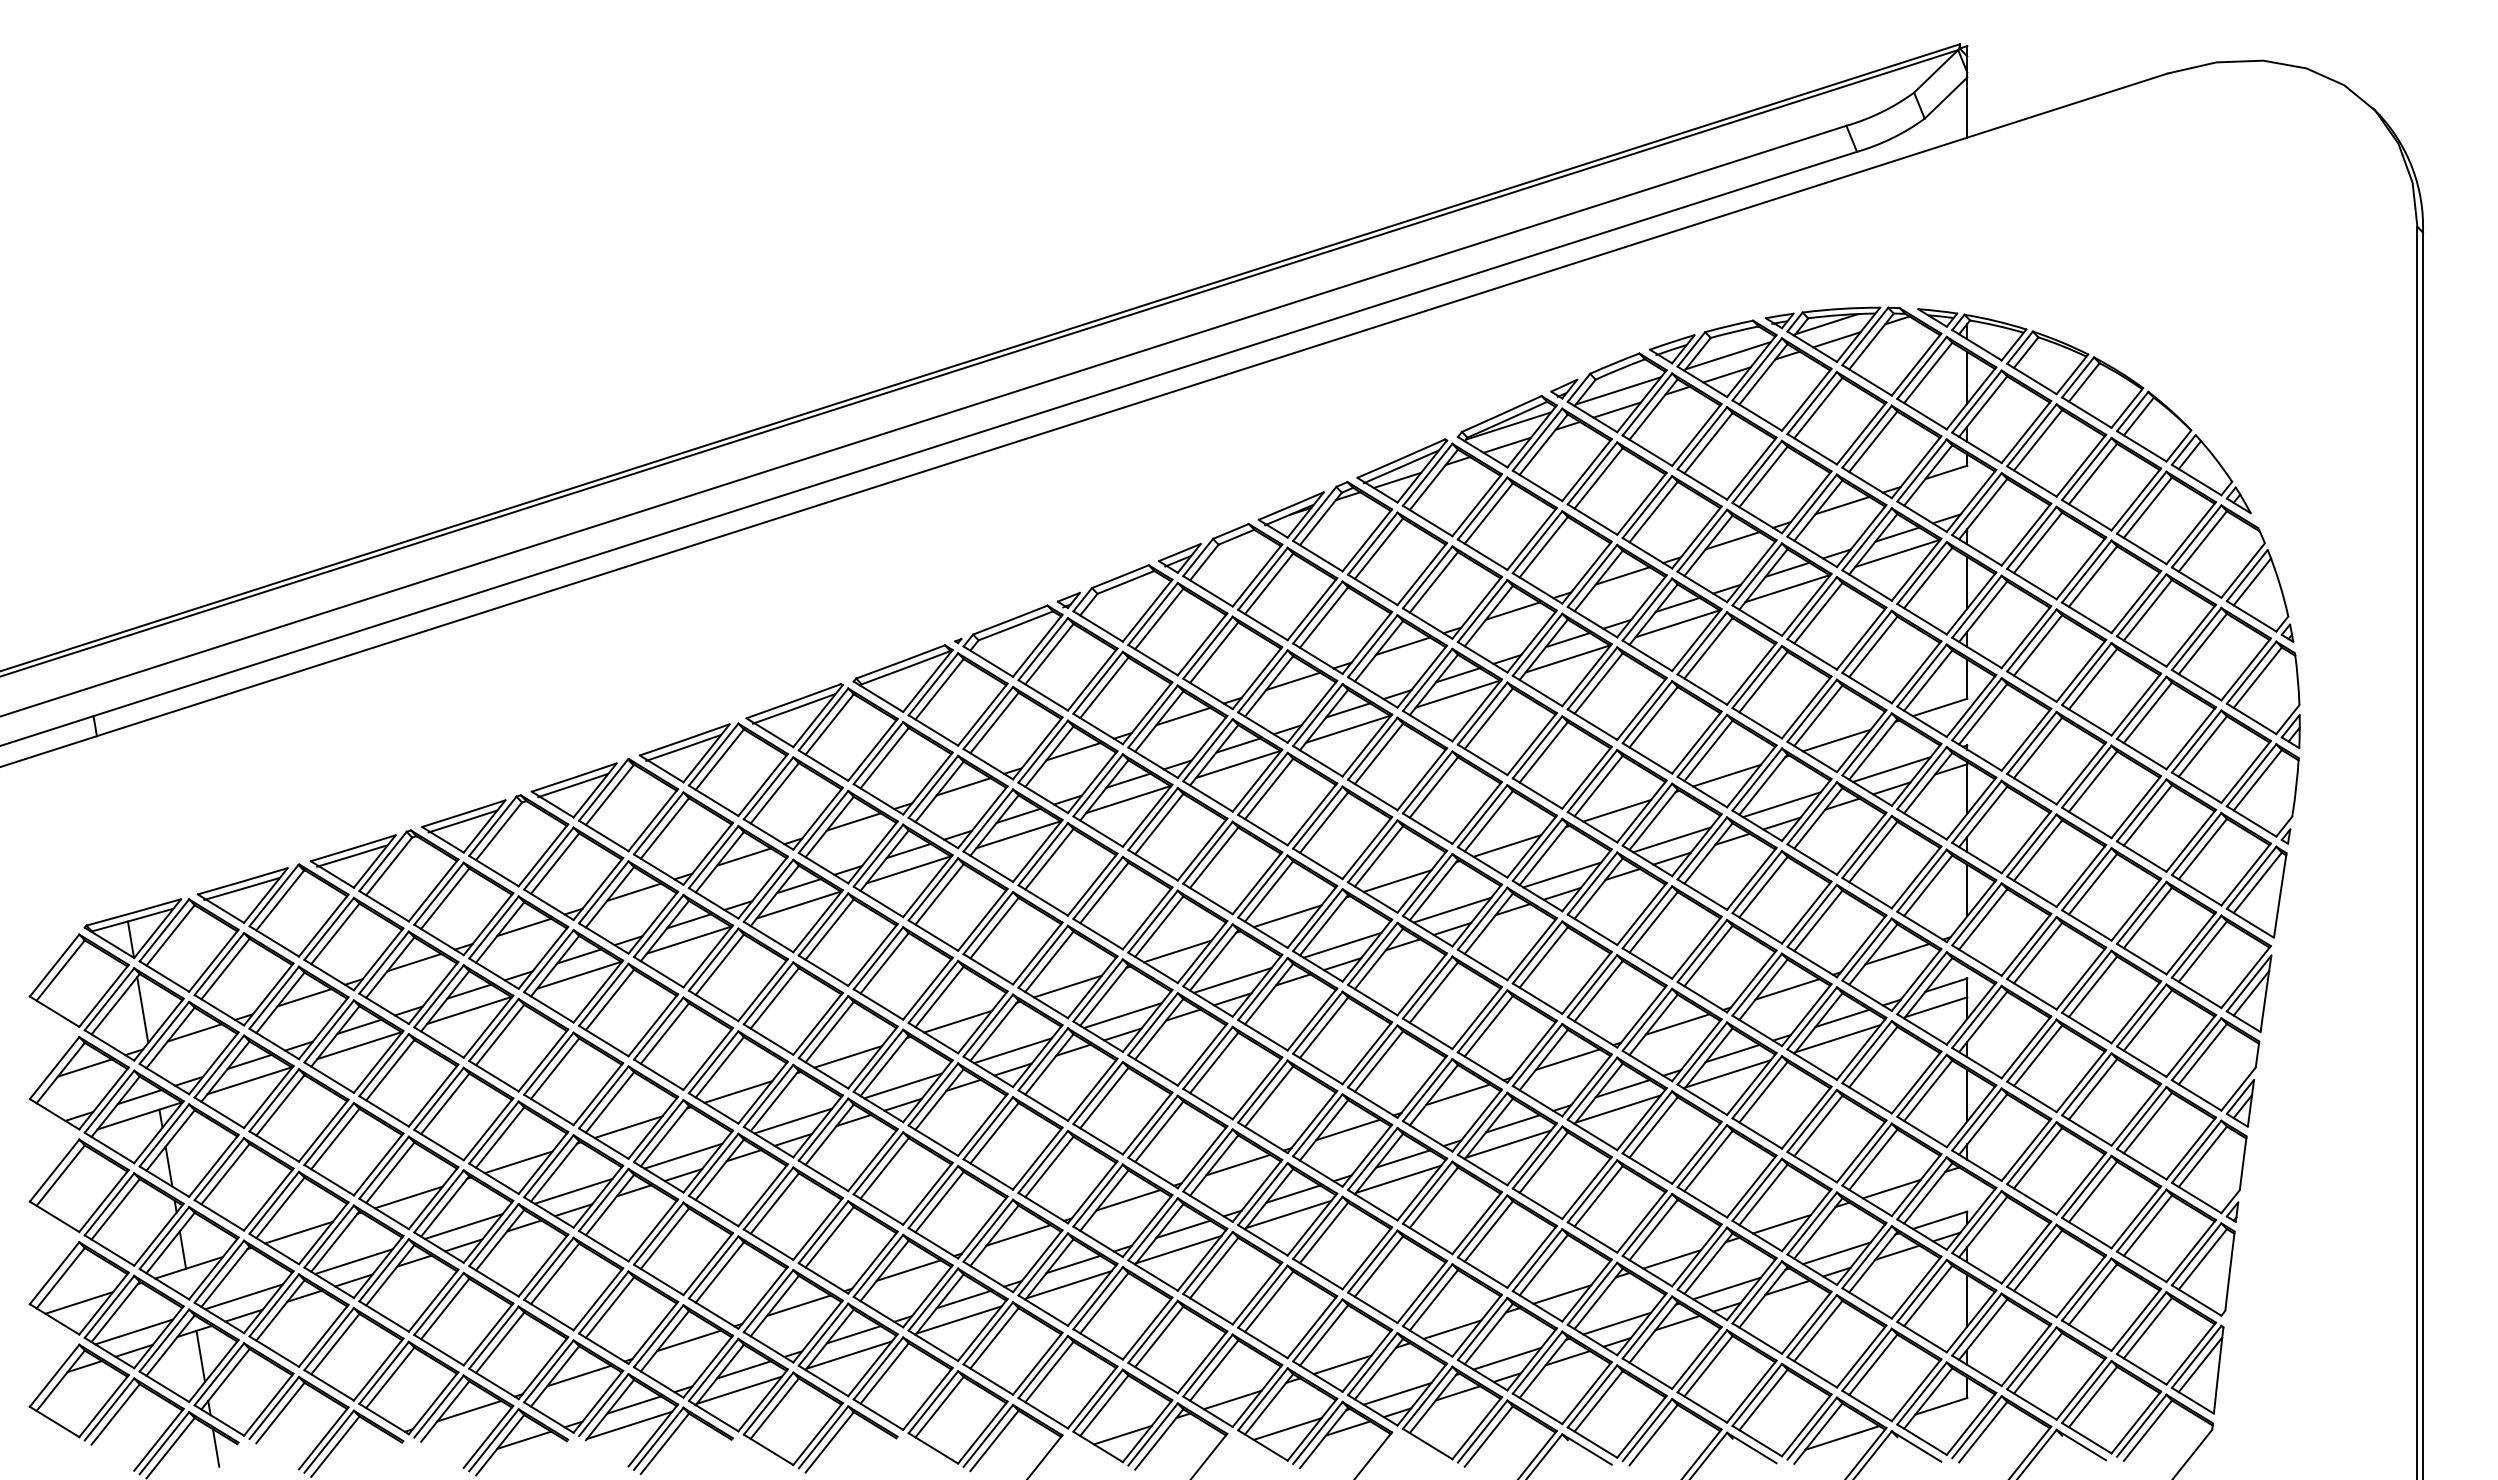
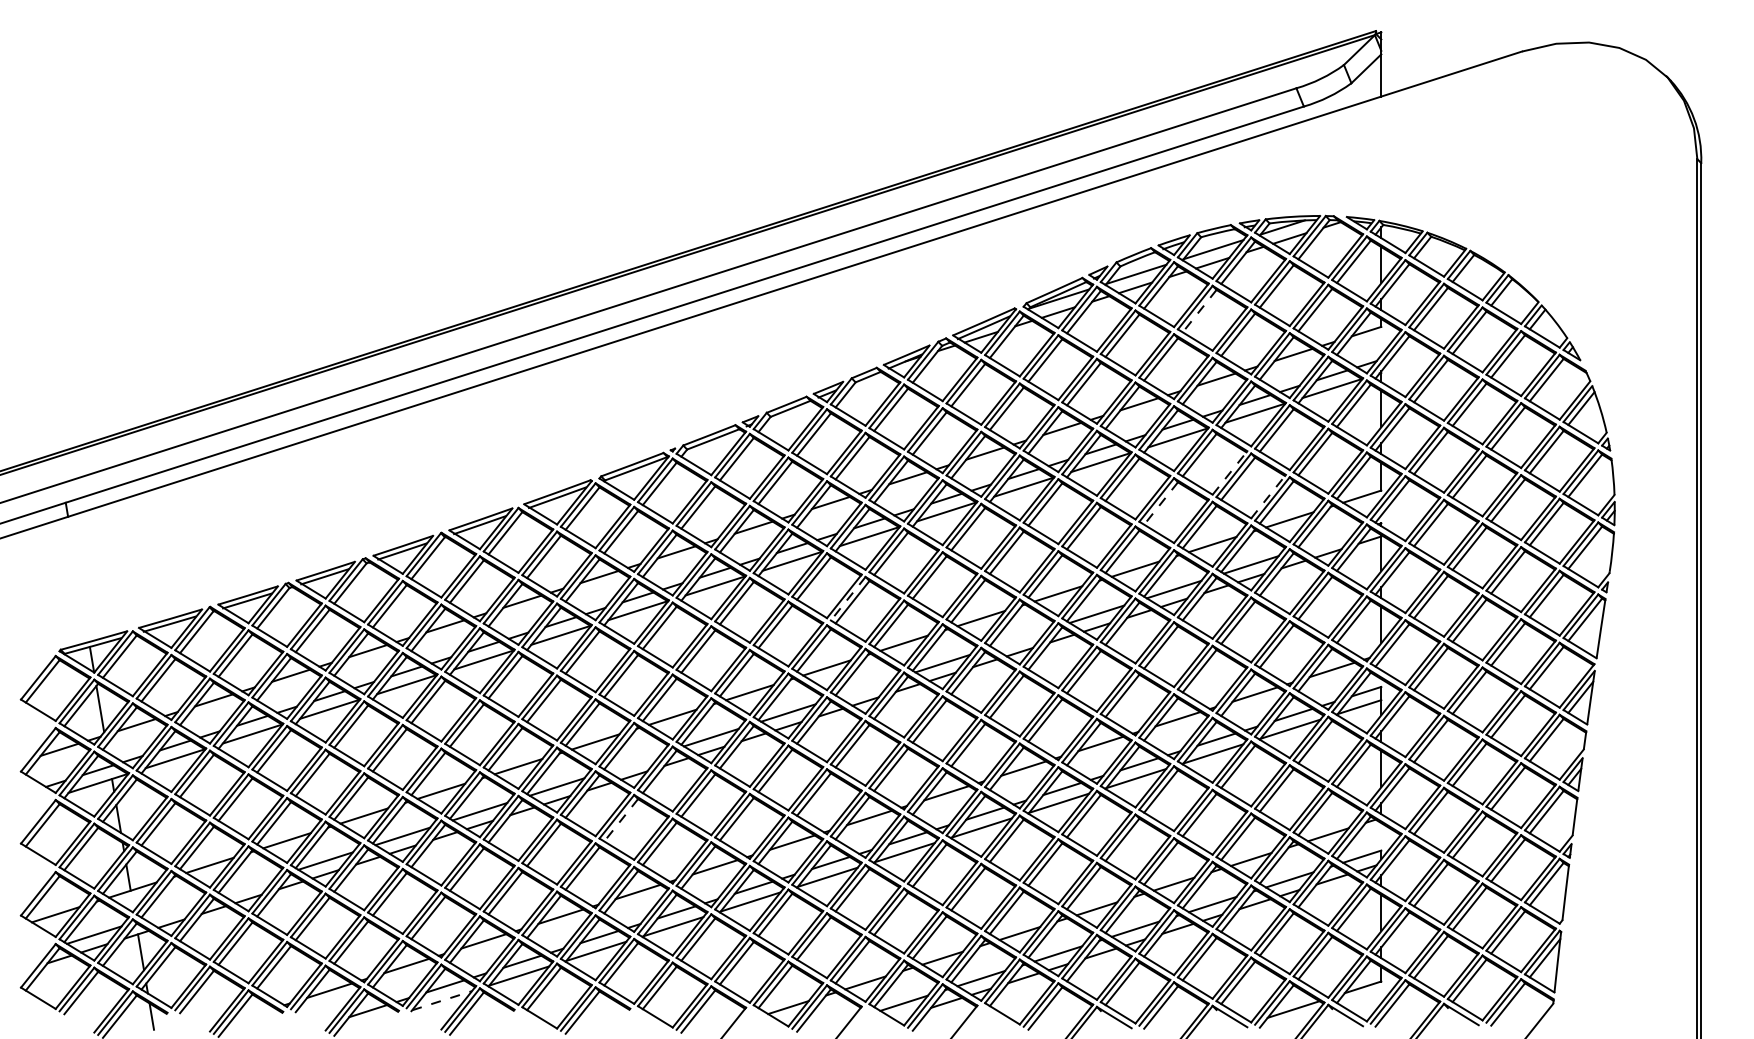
line: (1708, 443) -> (1199, 311), solid -> dashed
line: (1751, 673) -> (1229, 472), solid -> dashed
line: (1806, 707) -> (1268, 496), solid -> dashed
line: (1653, 717) -> (1160, 503), solid -> dashed
line: (1891, 769) -> (1328, 540), removed
line: (1208, 852) -> (848, 598), solid -> dashed
line: (1452, 909) -> (1019, 638), removed
line: (1232, 980) -> (865, 688), removed
line: (903, 1085) -> (634, 762), removed
line: (884, 1168) -> (621, 820), solid -> dashed
line: (353, 1261) -> (248, 885), removed
line: (243, 1296) -> (171, 910), removed
line: (629, 1425) -> (442, 1000), solid -> dashed

